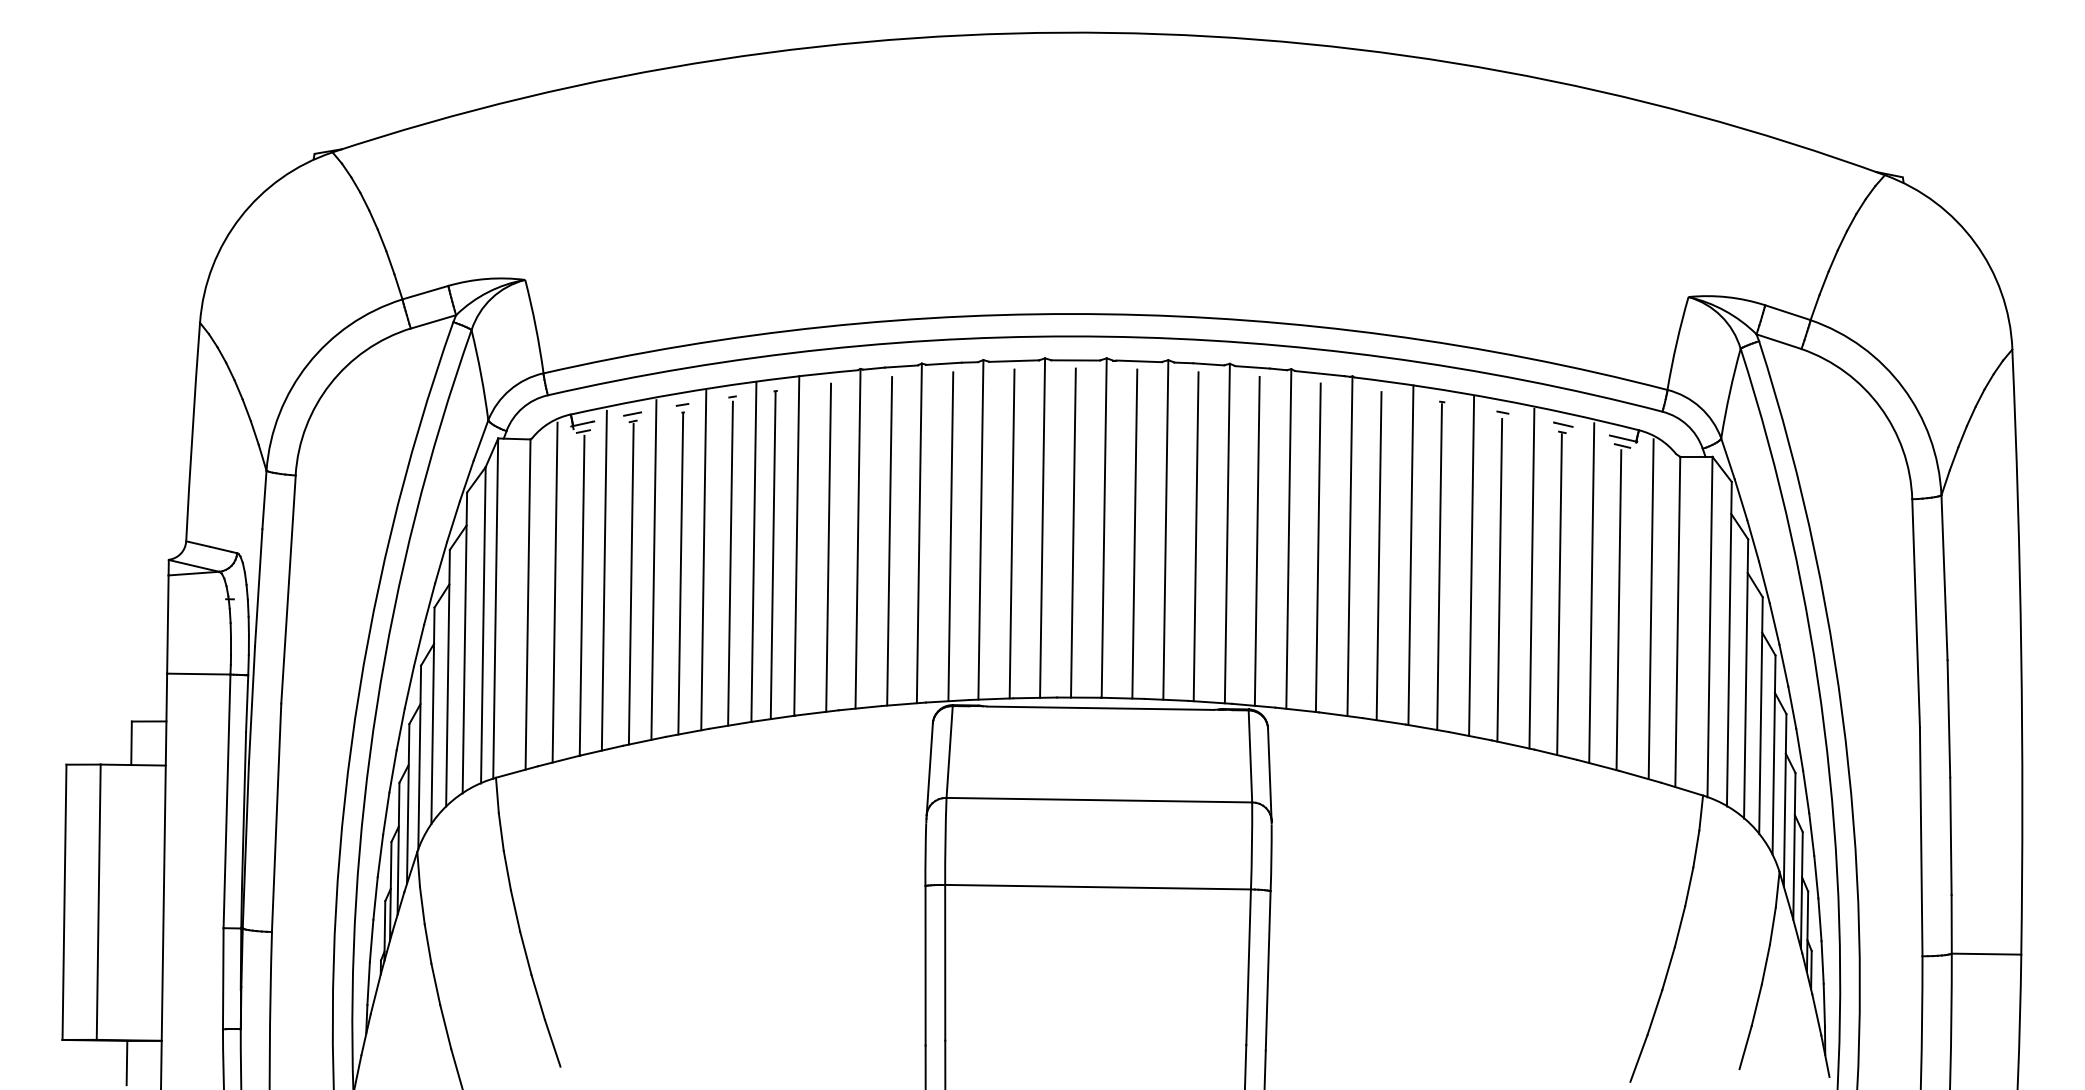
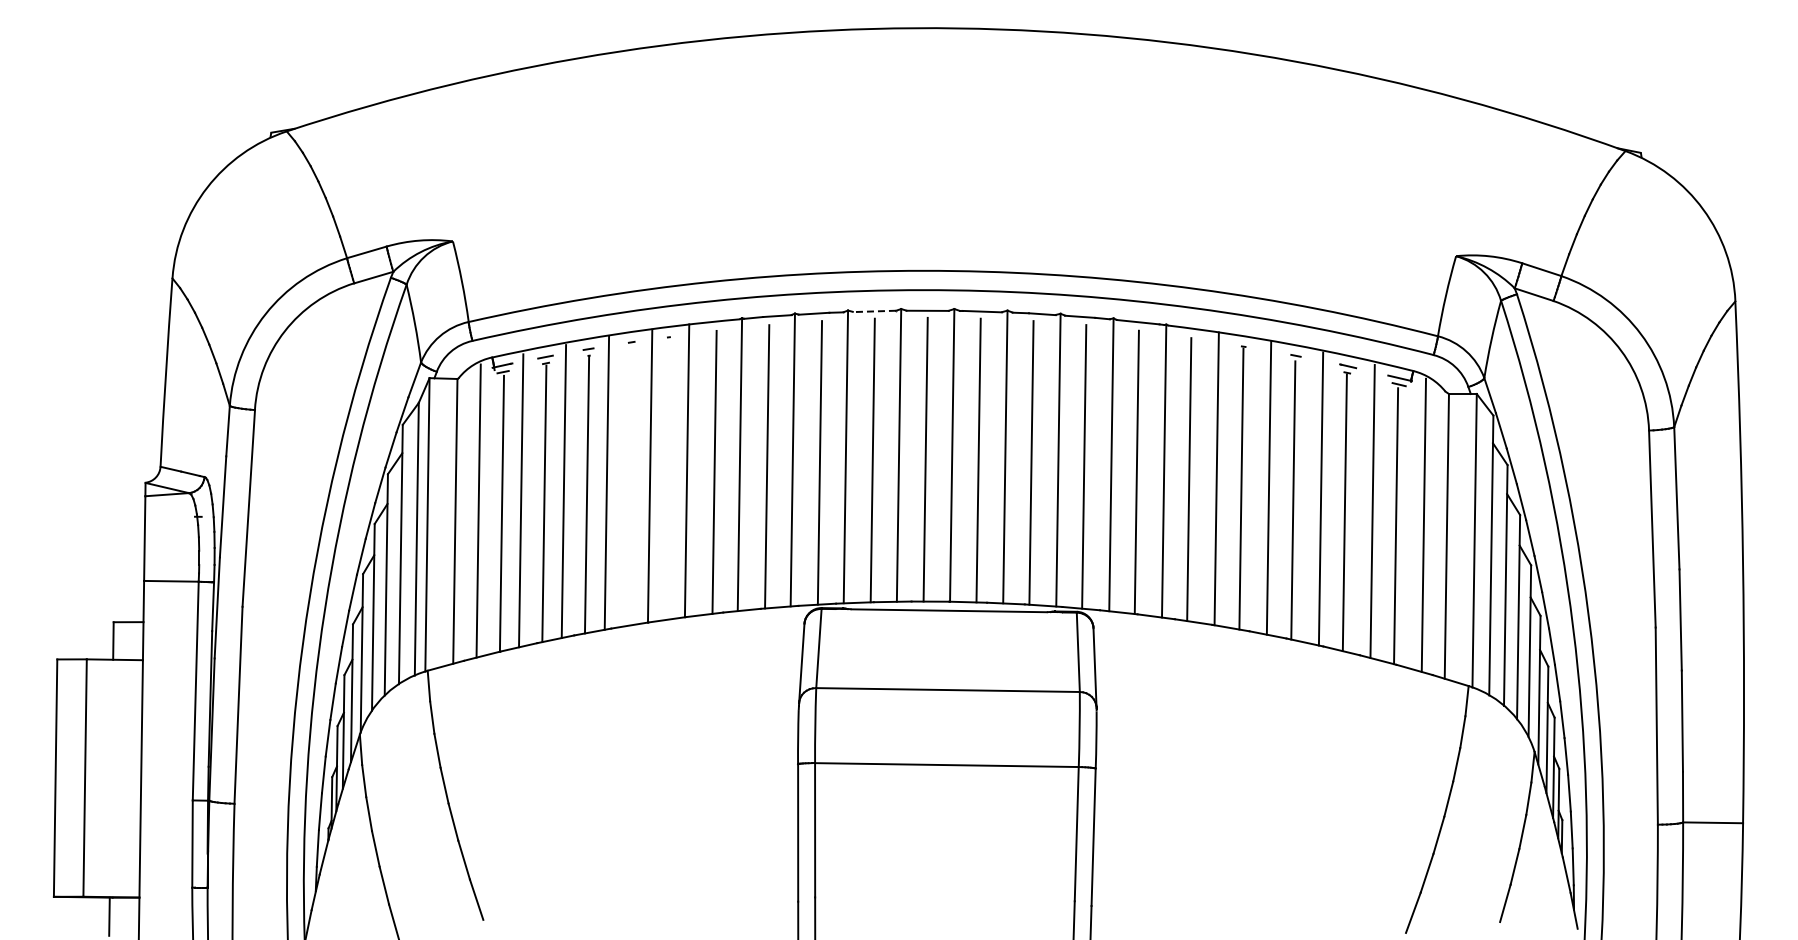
line: (1014, 361) -> (874, 311), solid -> dashed
line: (772, 556) -> (666, 479), removed
line: (729, 562) -> (629, 485), removed

